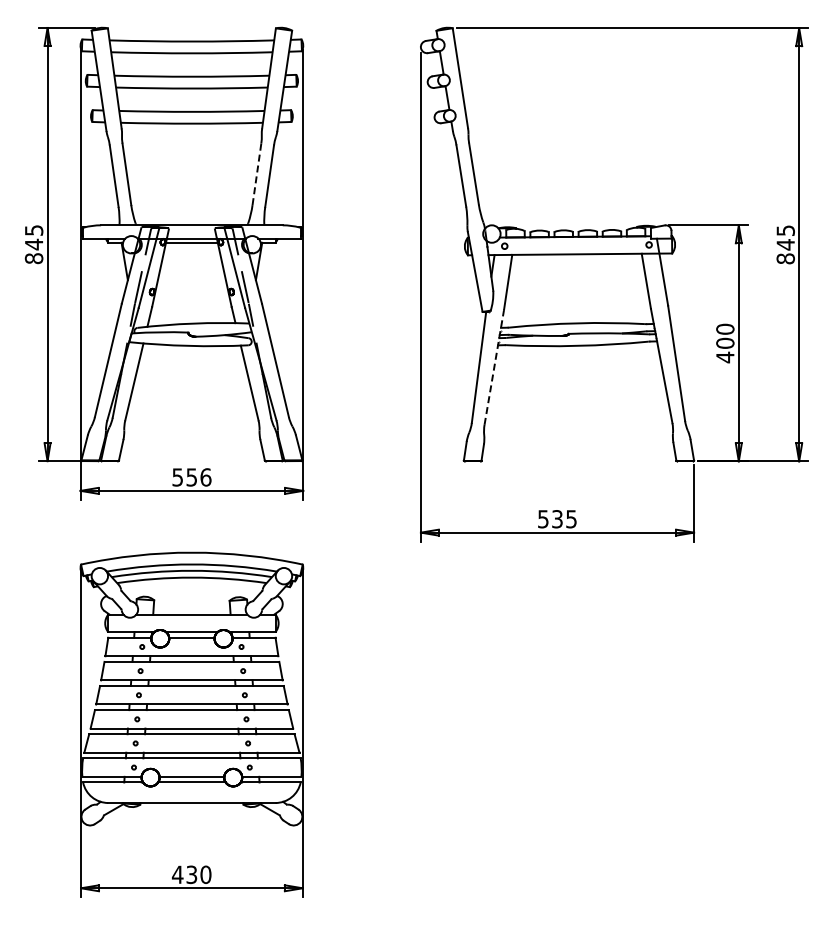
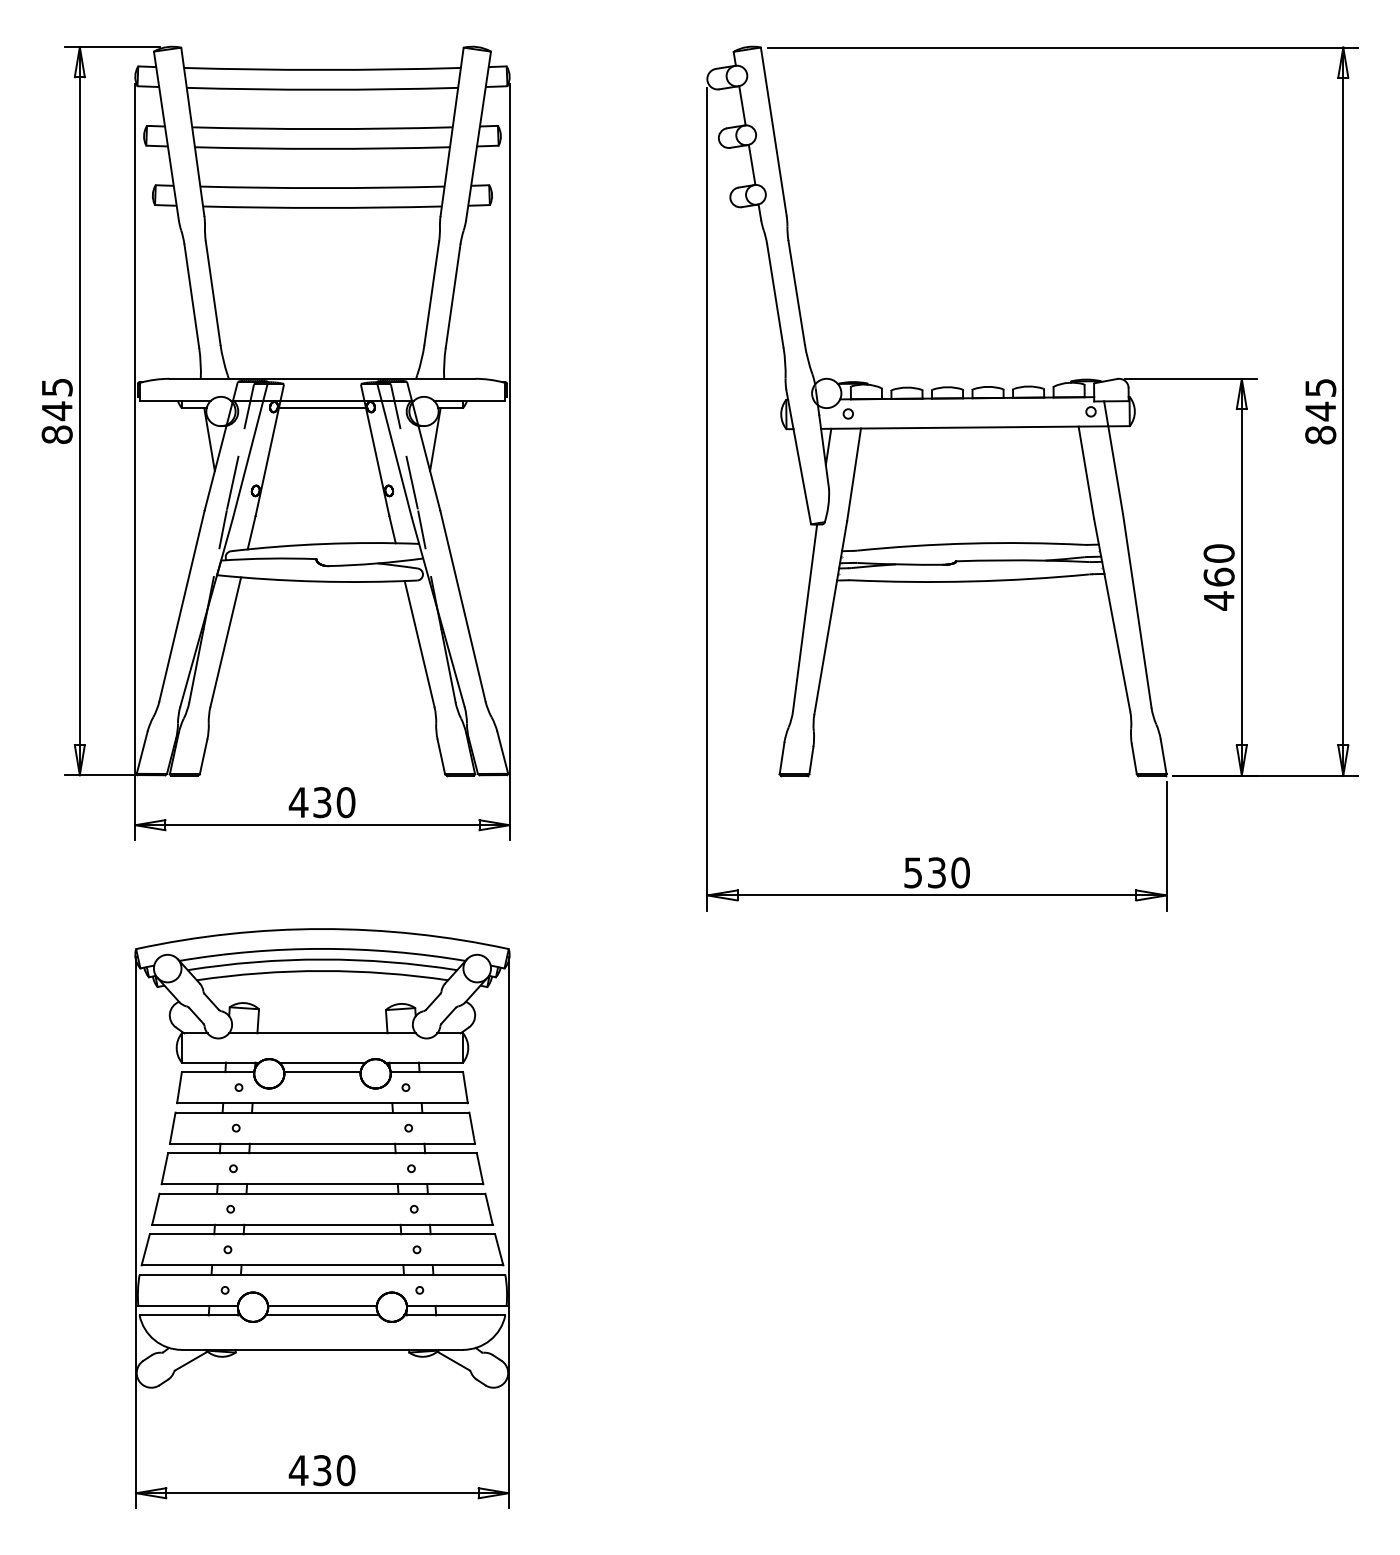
line: (257, 173) -> (432, 291), dashed -> solid
text: (725, 342) -> (1219, 575), 400 -> 460
line: (494, 367) -> (831, 617), dashed -> solid
text: (191, 477) -> (321, 802), 556 -> 430
text: (571, 519) -> (960, 873), 535 -> 530

